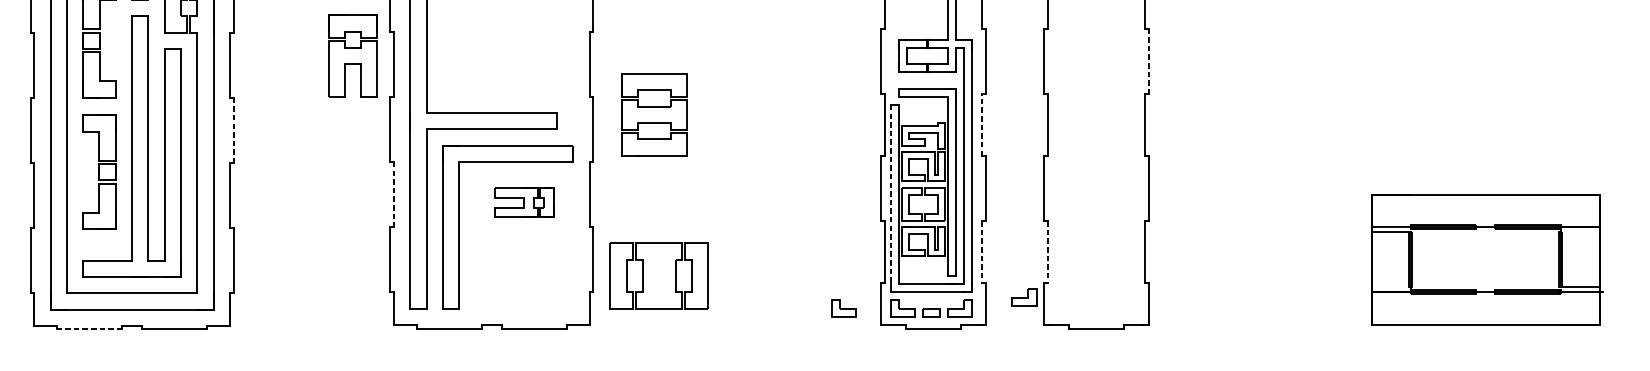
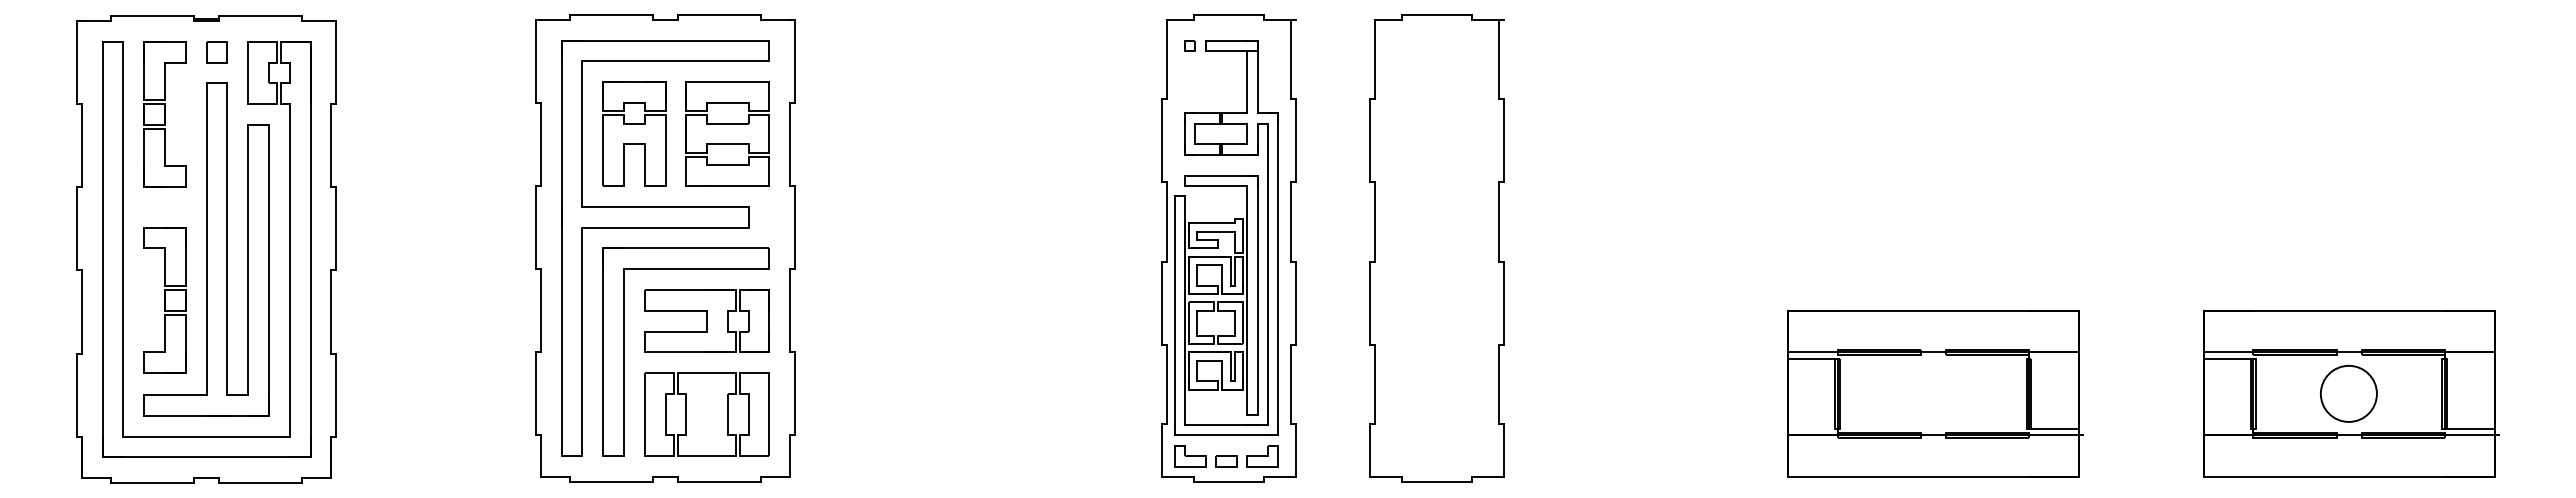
part: (353, 55) -> (634, 133), moved
line: (1148, 61) -> (1503, 140), dashed -> solid
part: (654, 114) -> (727, 133), moved
line: (982, 124) -> (1291, 221), dashed -> solid
line: (233, 130) -> (336, 228), dashed -> solid
part: (99, 172) -> (164, 300), moved
line: (393, 194) -> (540, 310), dashed -> solid
line: (890, 195) -> (1174, 311), dashed -> solid
part: (523, 202) -> (706, 320), size x1.67
line: (982, 252) -> (1291, 384), dashed -> solid
line: (1047, 252) -> (1374, 384), dashed -> solid
part: (658, 275) -> (706, 414), moved
part: (1024, 297) -> (1344, 442), removed
part: (844, 308) -> (1115, 456), removed
line: (89, 329) -> (152, 482), dashed -> solid

